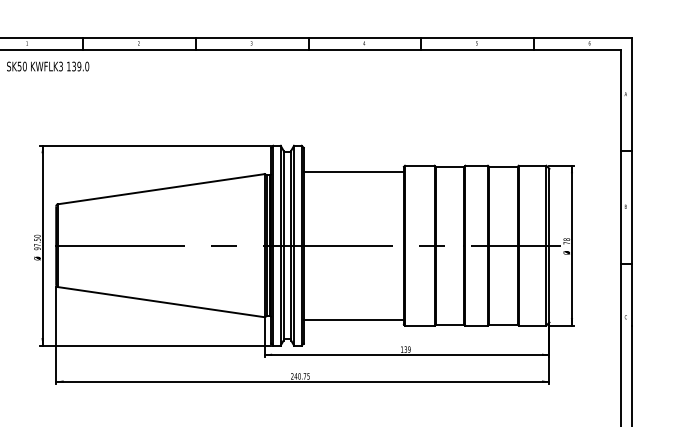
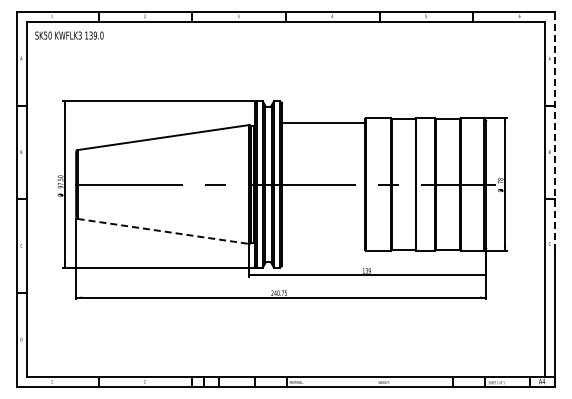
line: (631, 181) -> (554, 131), solid -> dashed
line: (161, 302) -> (163, 231), solid -> dashed
line: (353, 320) -> (323, 246), removed

